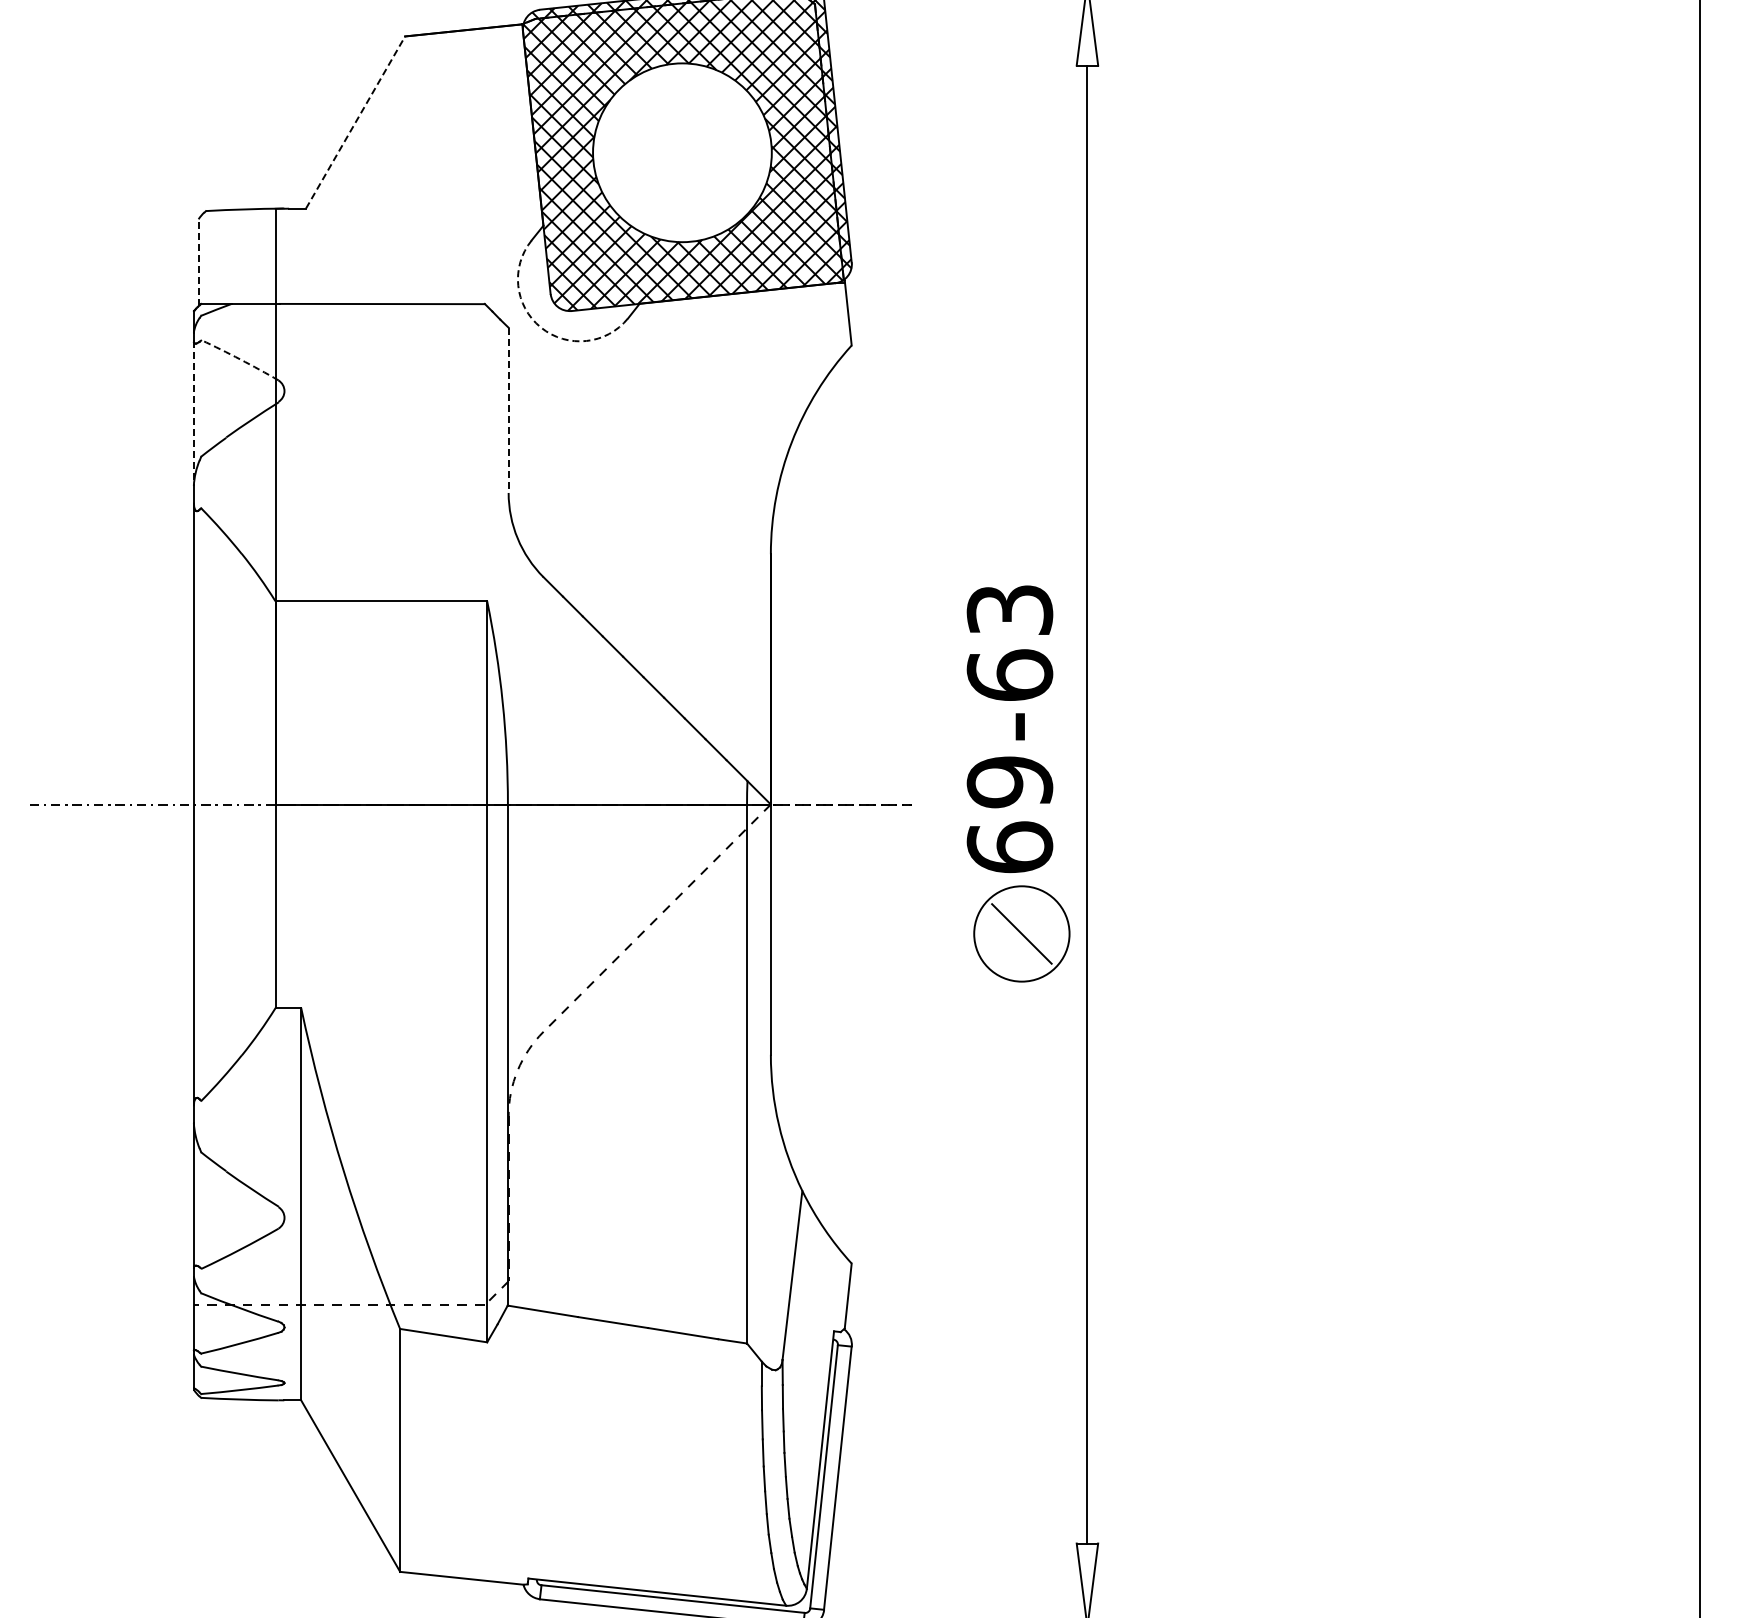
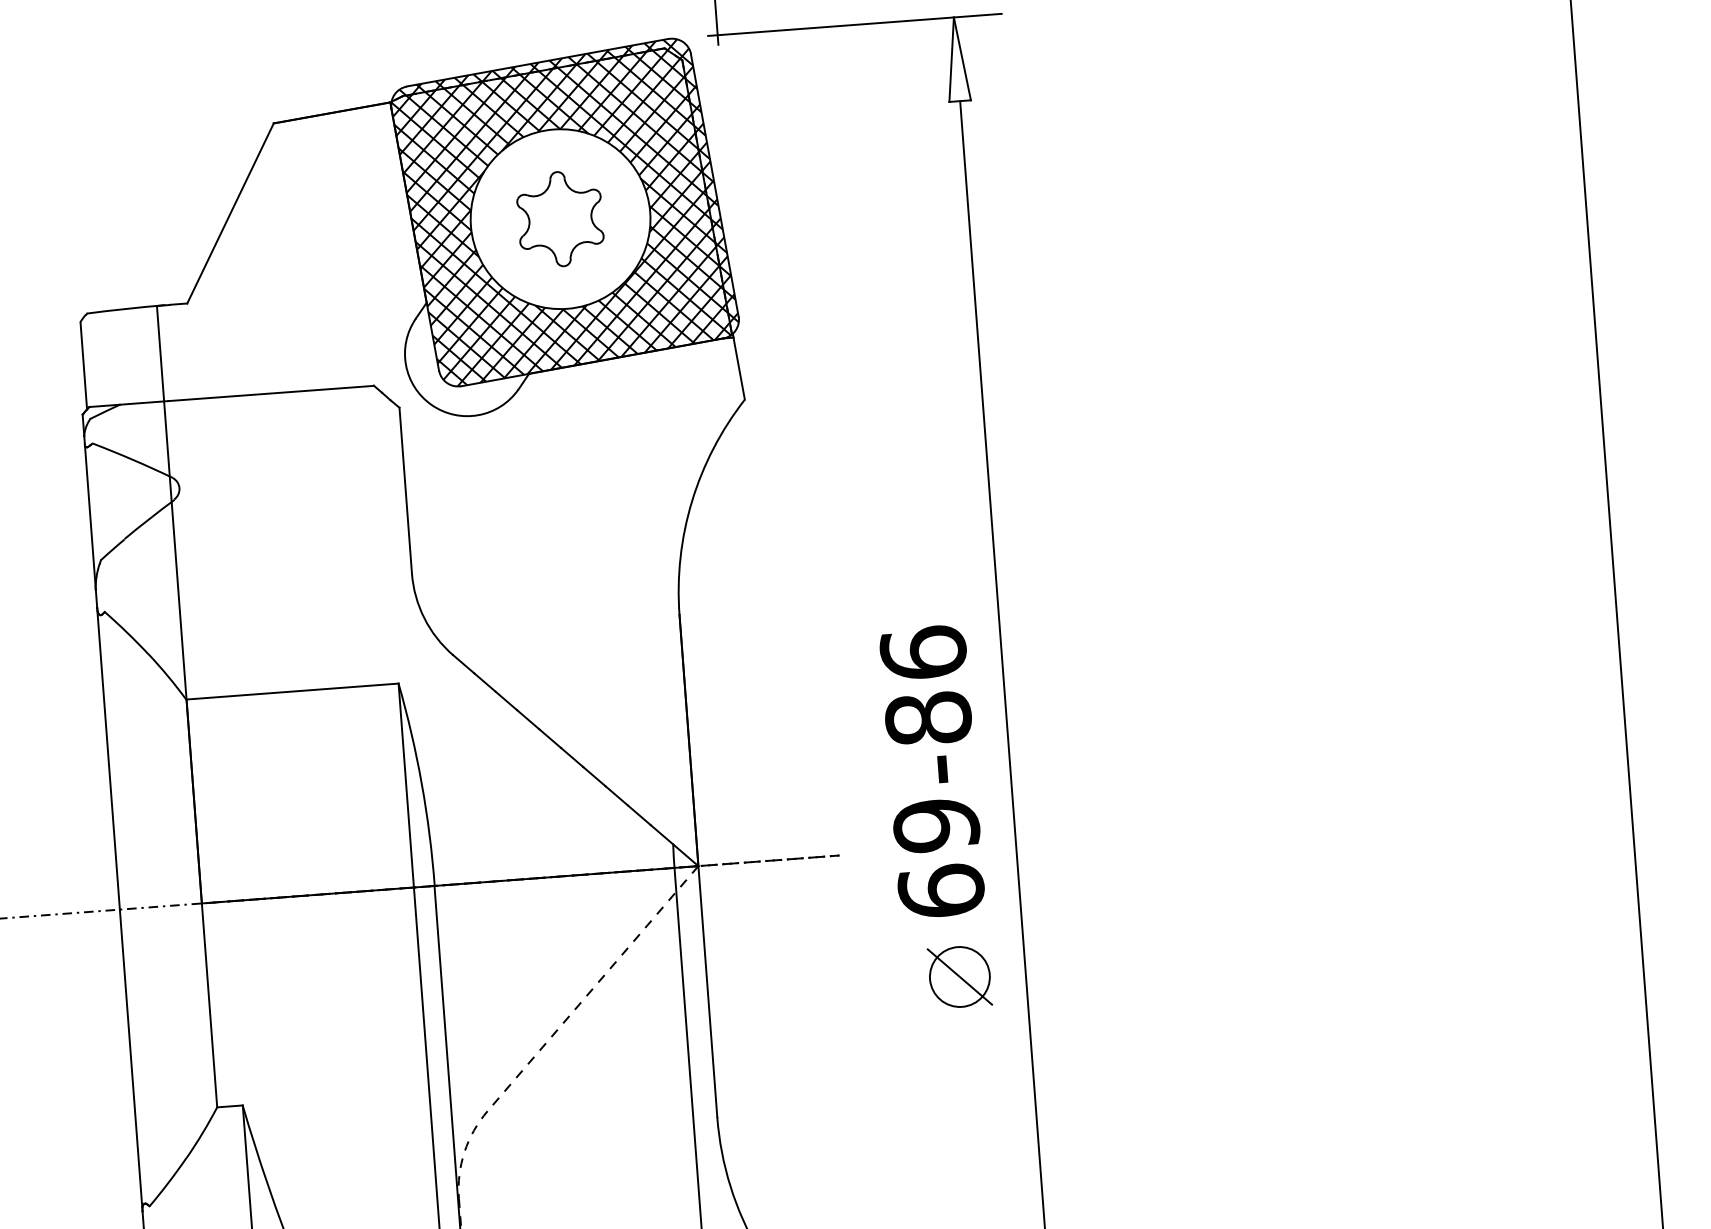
line: (355, 122) -> (230, 213), dashed -> solid
part: (681, 152) -> (559, 218), added
line: (198, 262) -> (83, 365), dashed -> solid
arc: (540, 327) -> (431, 405), dashed -> solid
arc: (240, 359) -> (132, 459), dashed -> solid
line: (508, 410) -> (405, 490), dashed -> solid
line: (193, 413) -> (89, 517), dashed -> solid
text: (1009, 642) -> (925, 685), -63 -> -86
circle: (1021, 933) -> (959, 976), size x0.62

